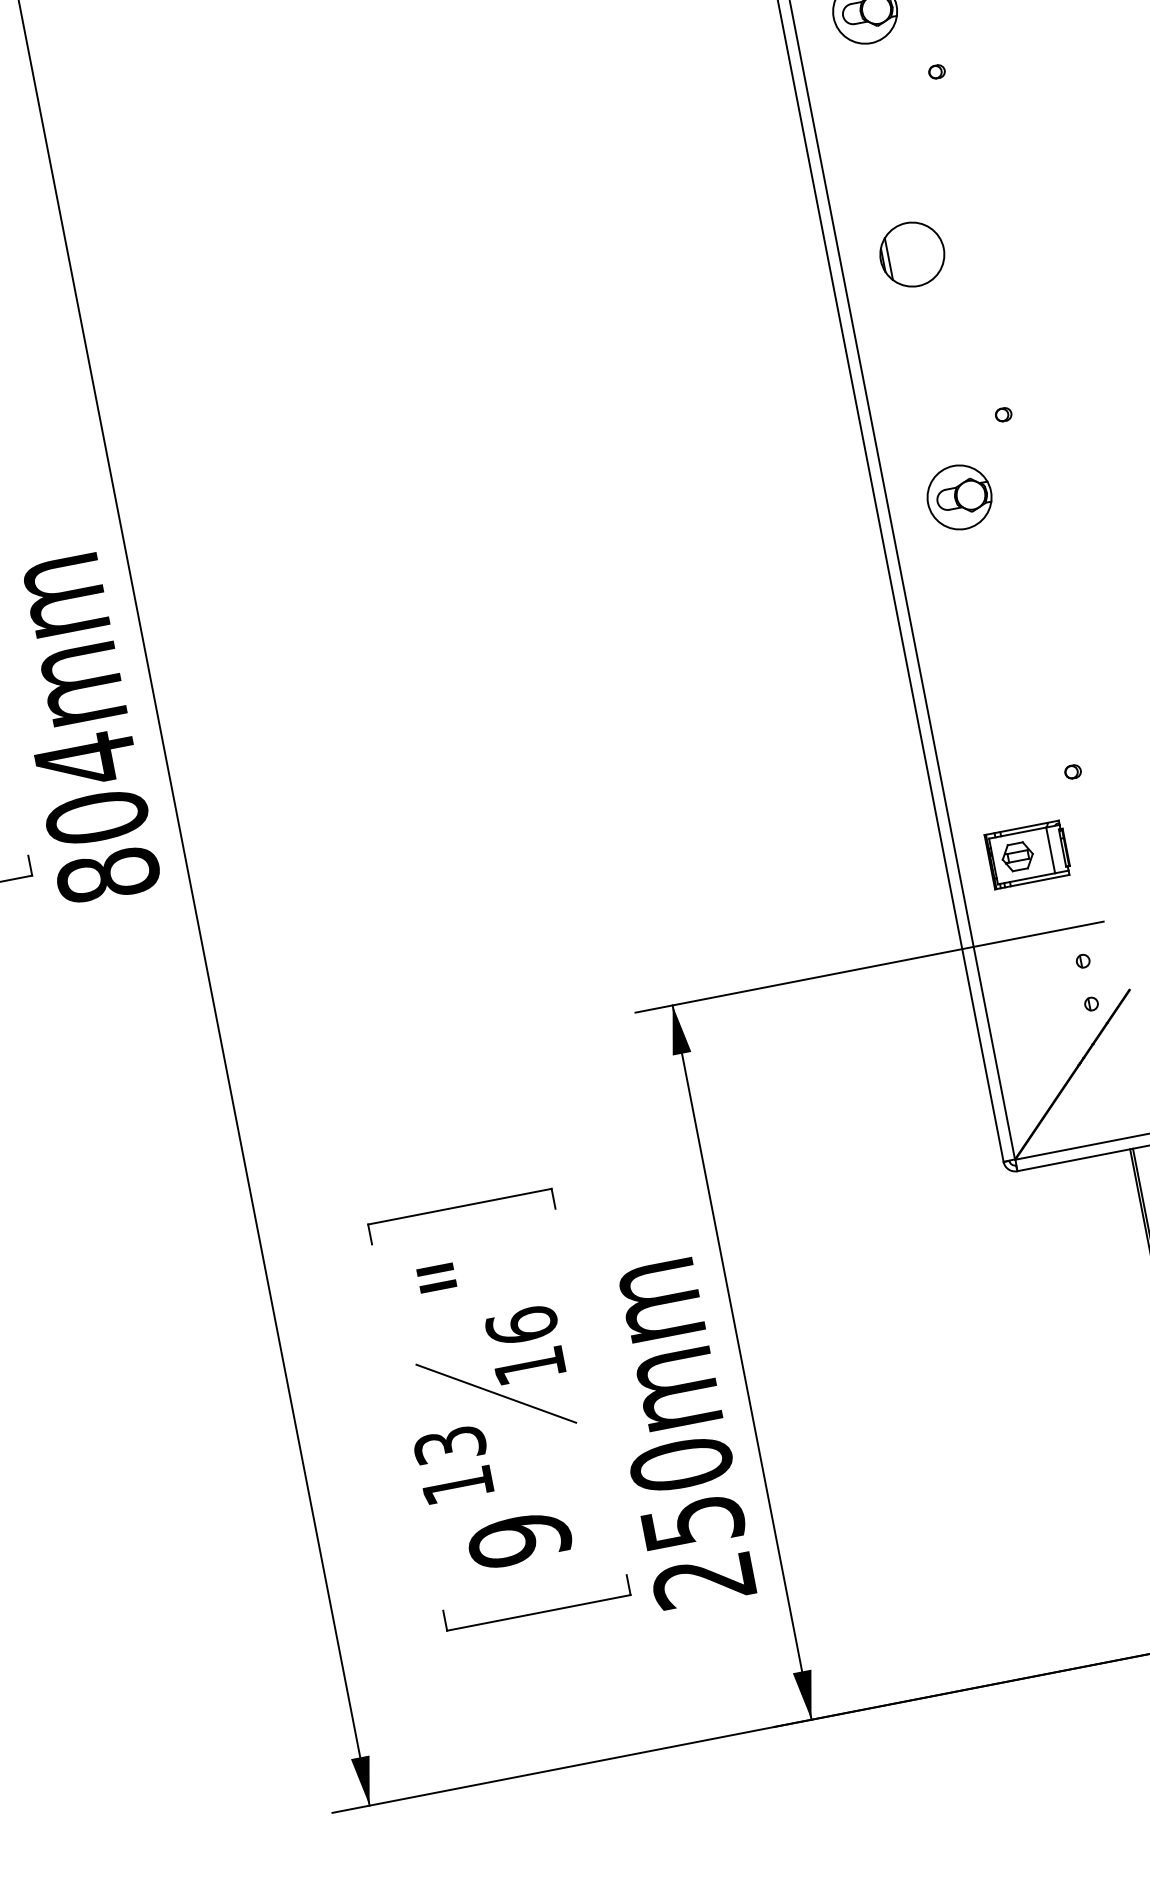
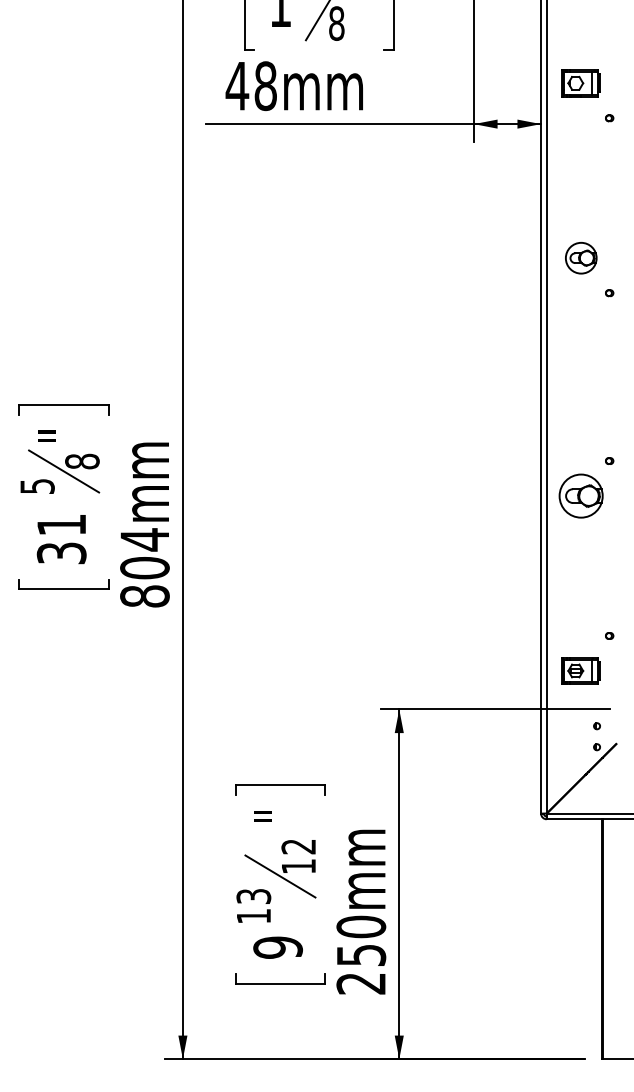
part: (912, 253) -> (581, 376), removed
part: (959, 496) -> (581, 495), size x1.4
text: (521, 1325) -> (298, 846), 16 -> 12

